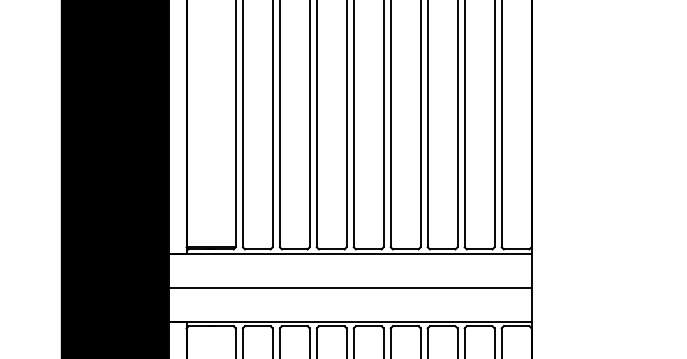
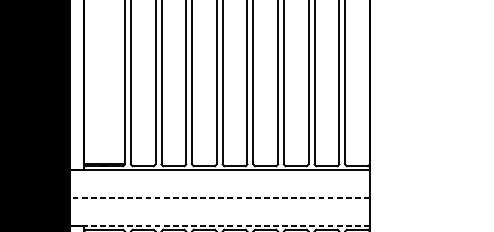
line: (349, 287) -> (219, 197), solid -> dashed
line: (349, 321) -> (219, 225), solid -> dashed

